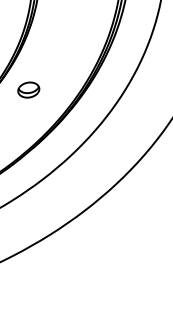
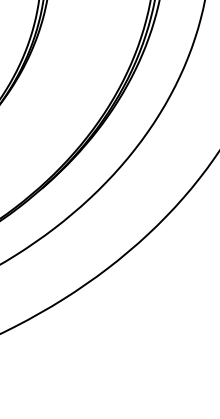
part: (28, 90) -> (36, 114), removed

